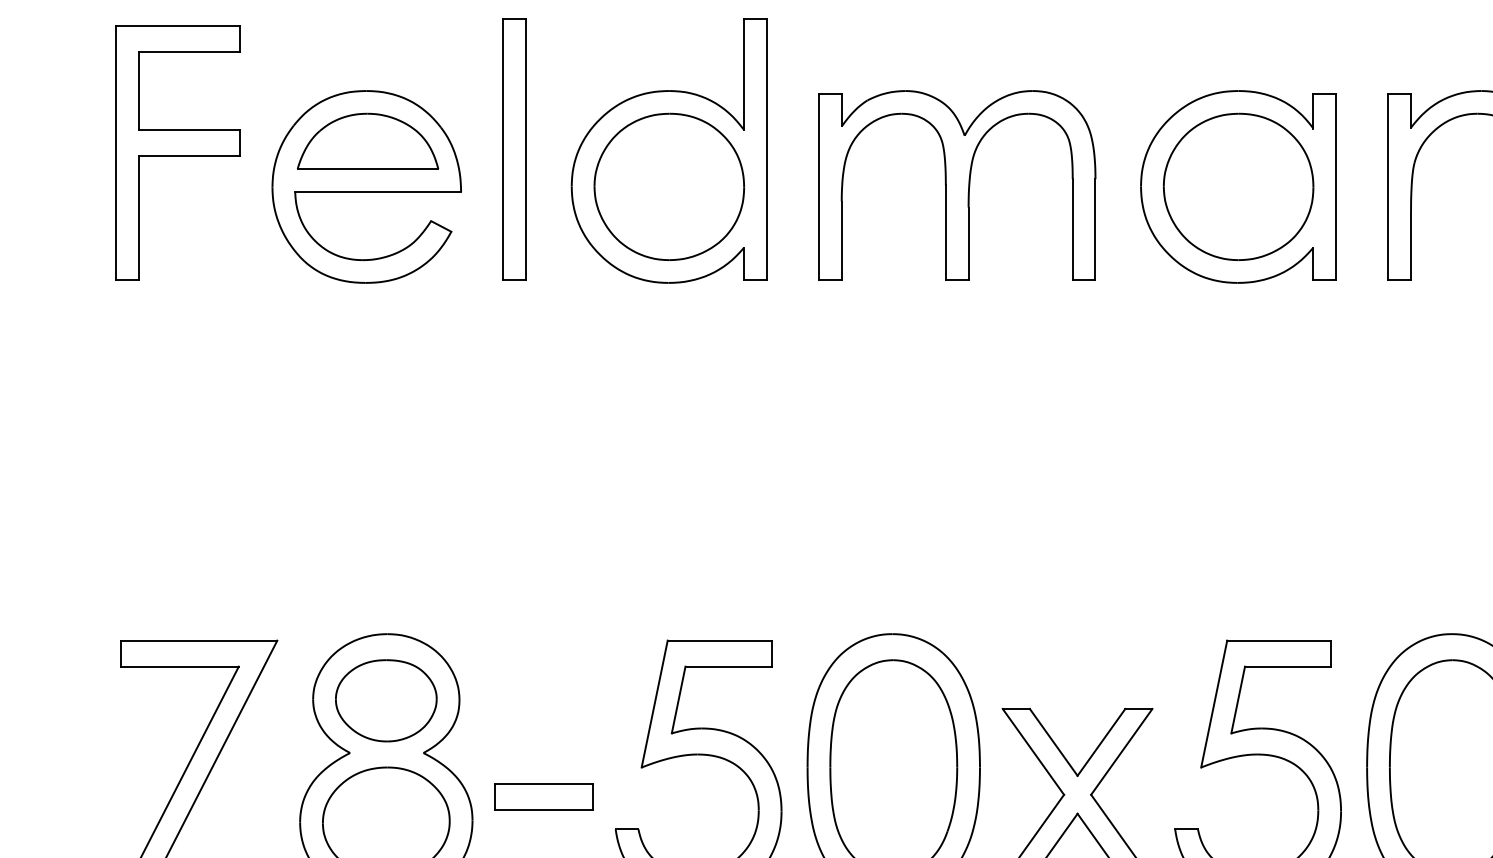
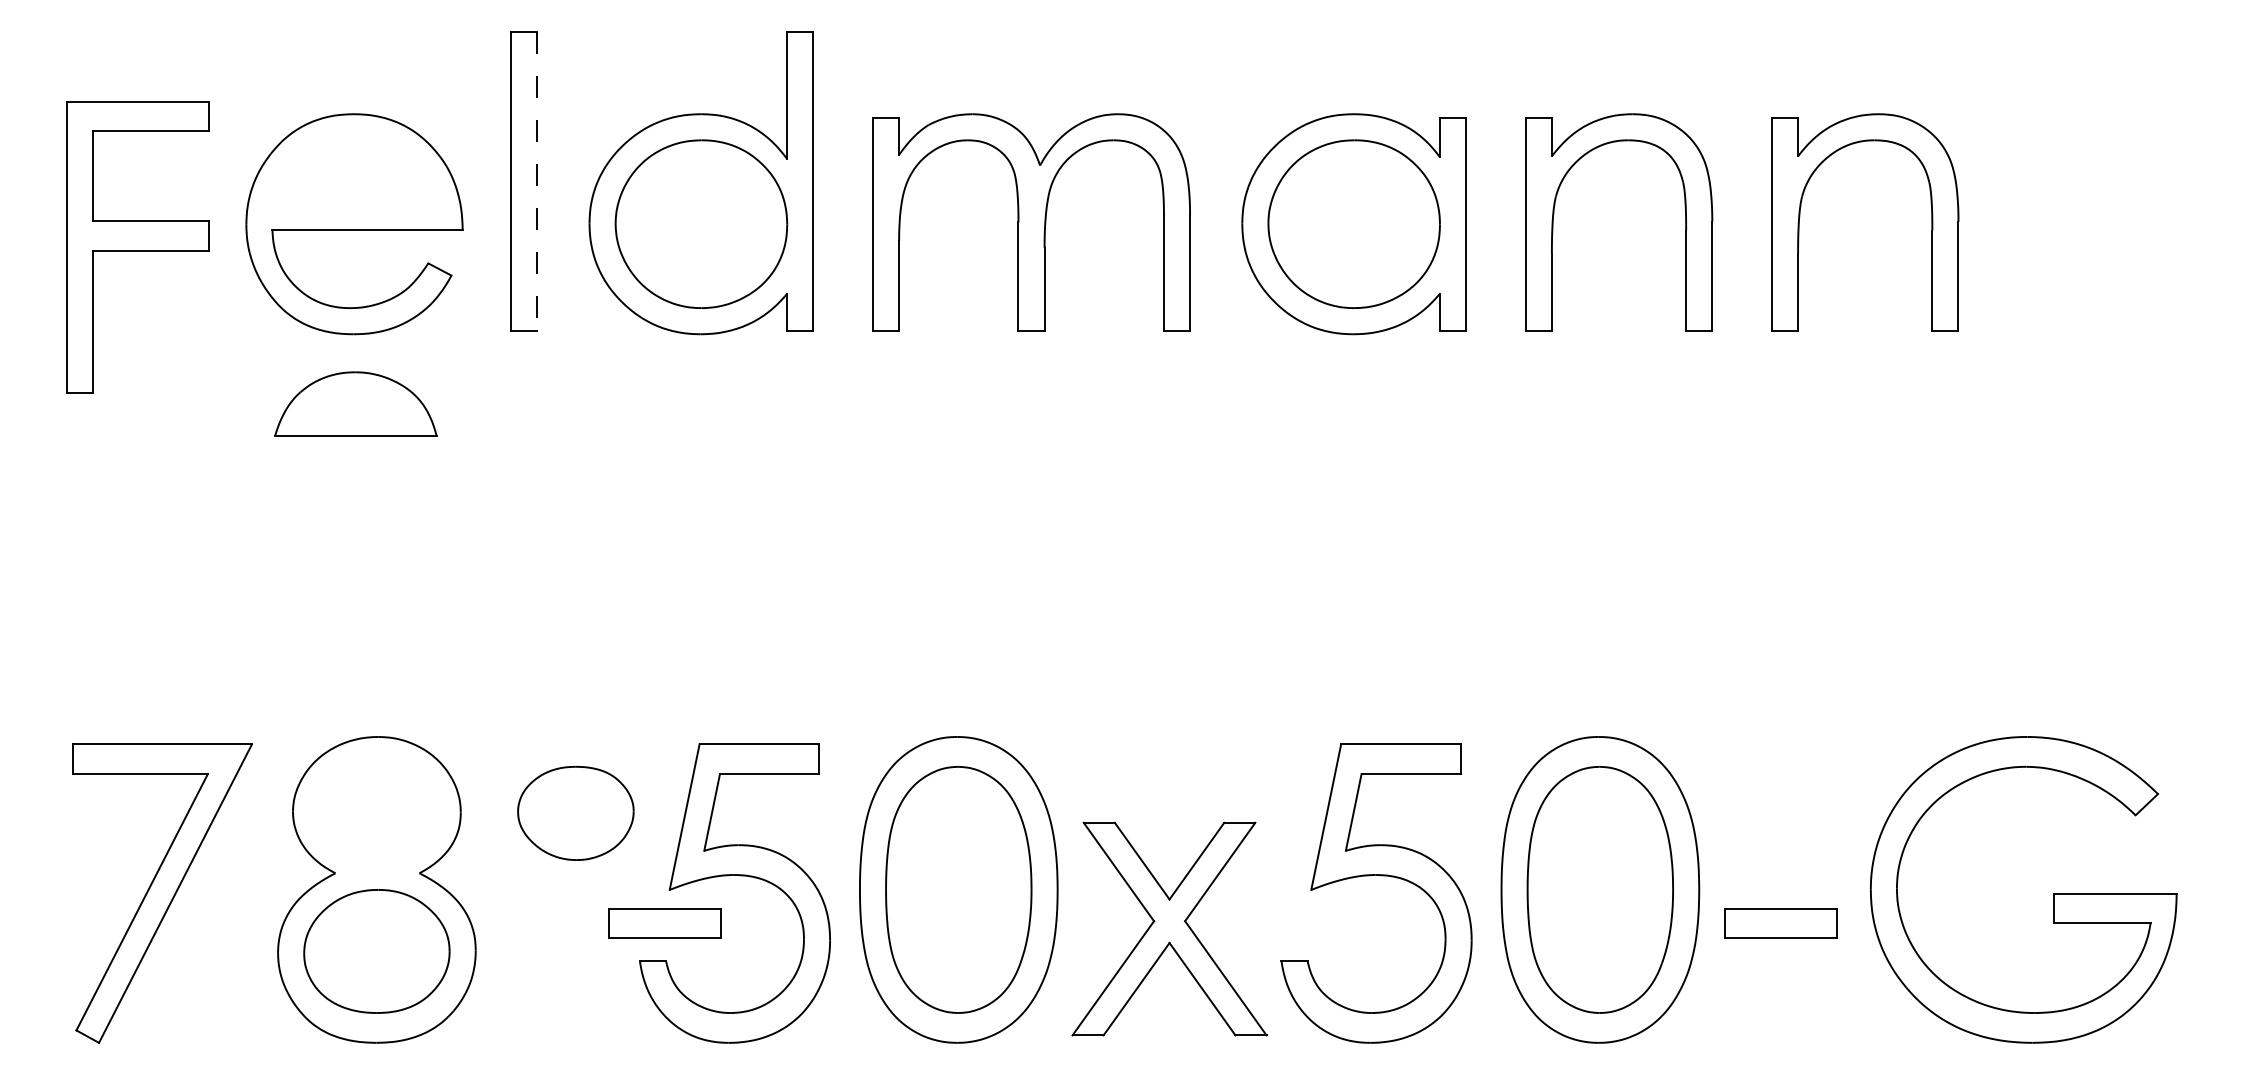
part: (367, 140) -> (355, 403), moved
line: (526, 149) -> (537, 181), solid -> dashed
part: (177, 153) -> (137, 247), moved
part: (385, 699) -> (575, 812), moved
part: (543, 796) -> (664, 923), moved

